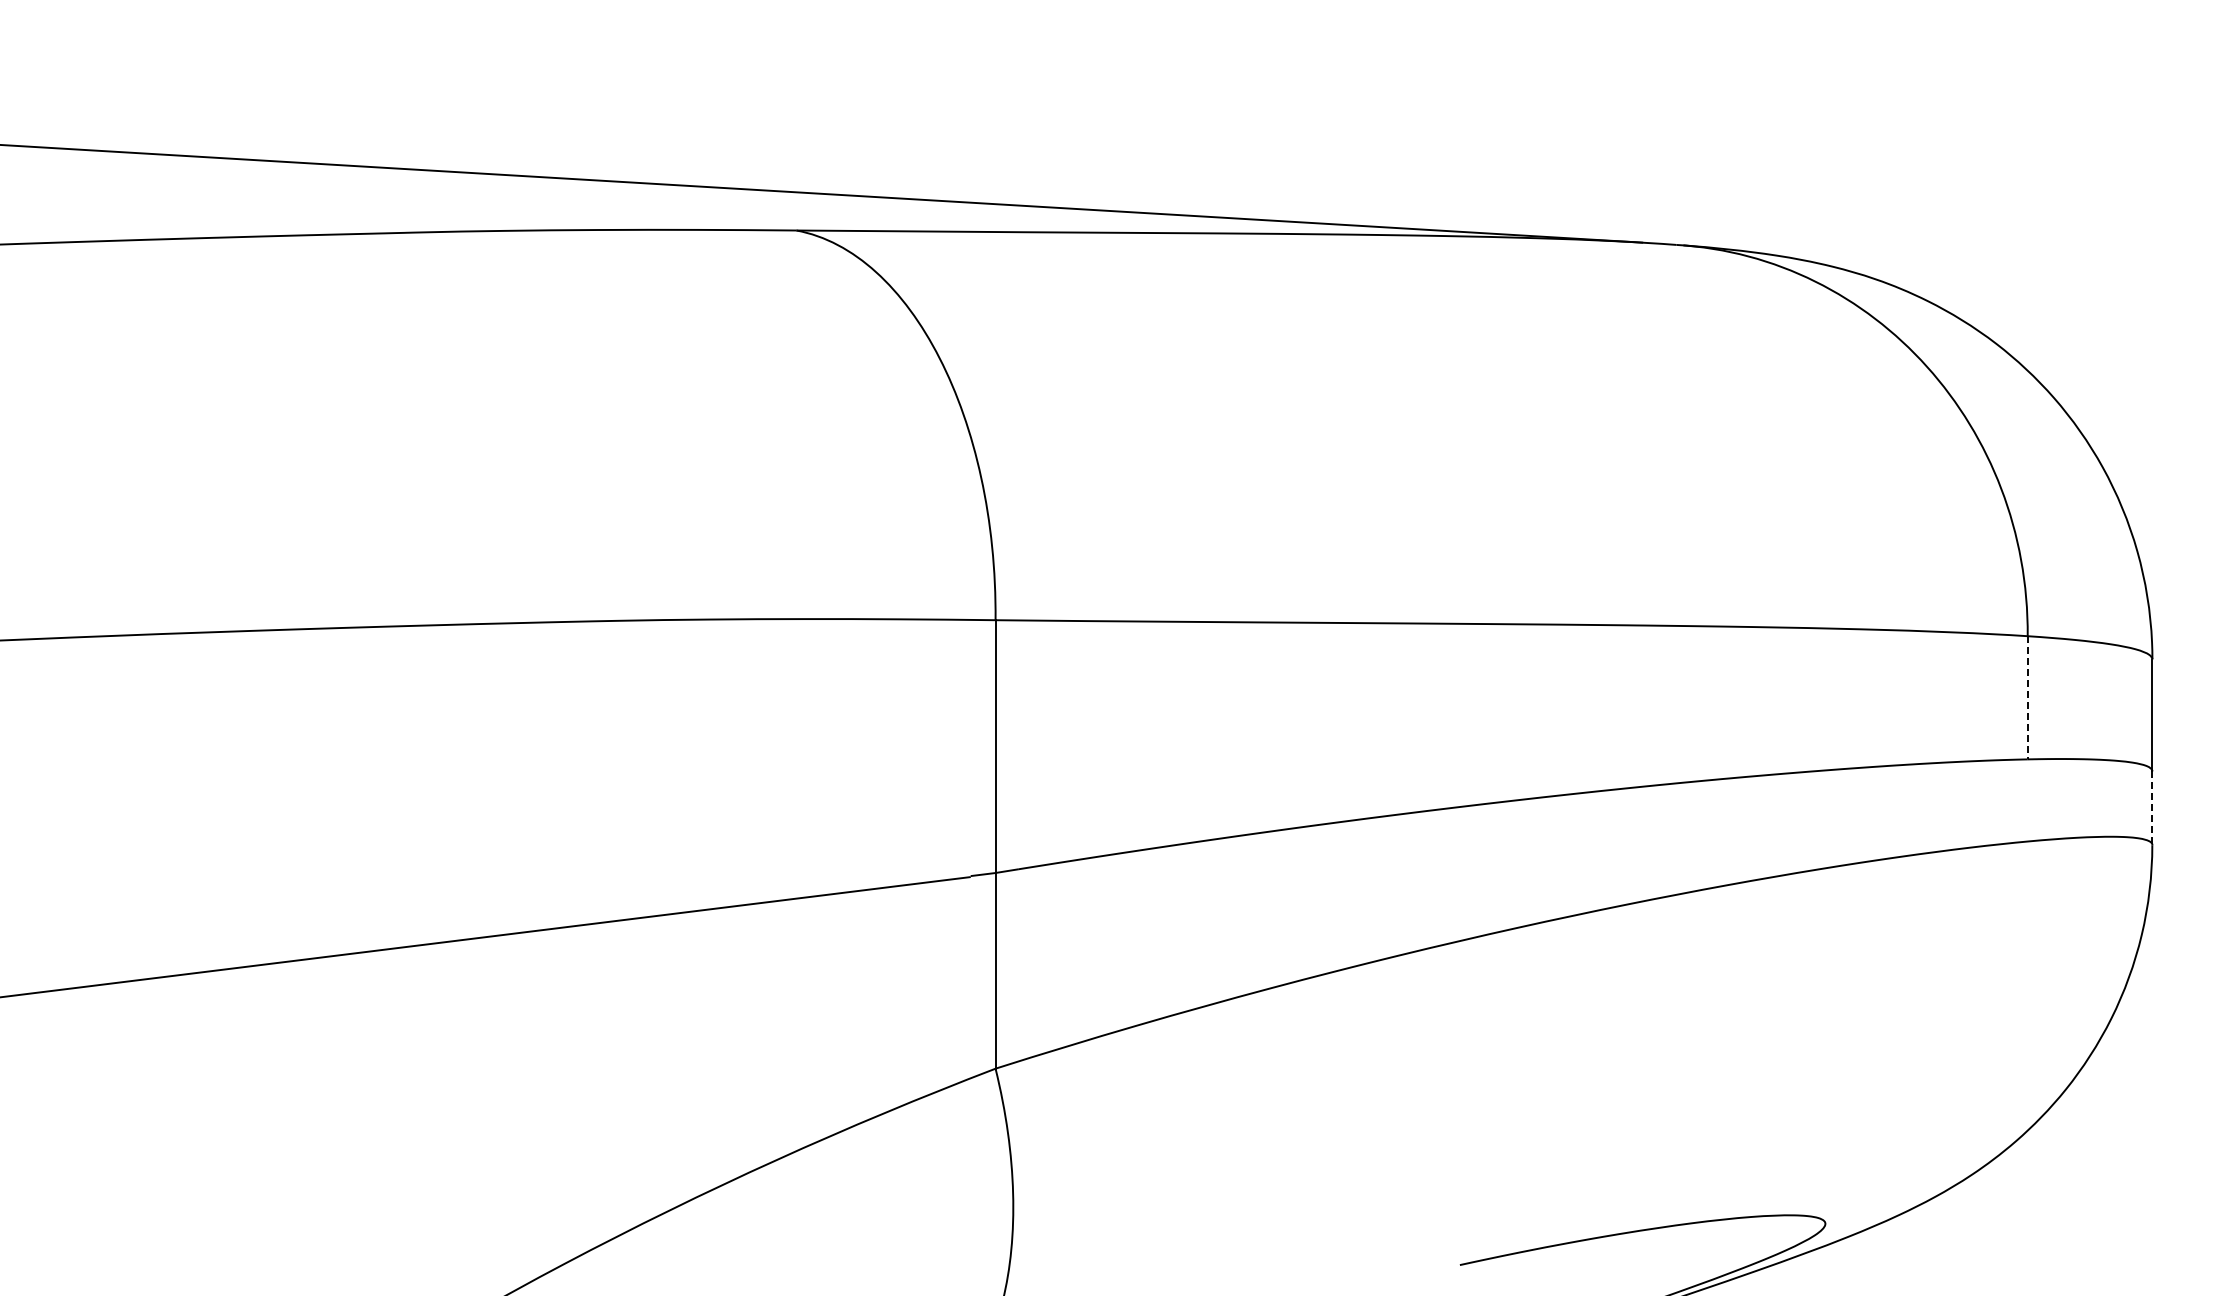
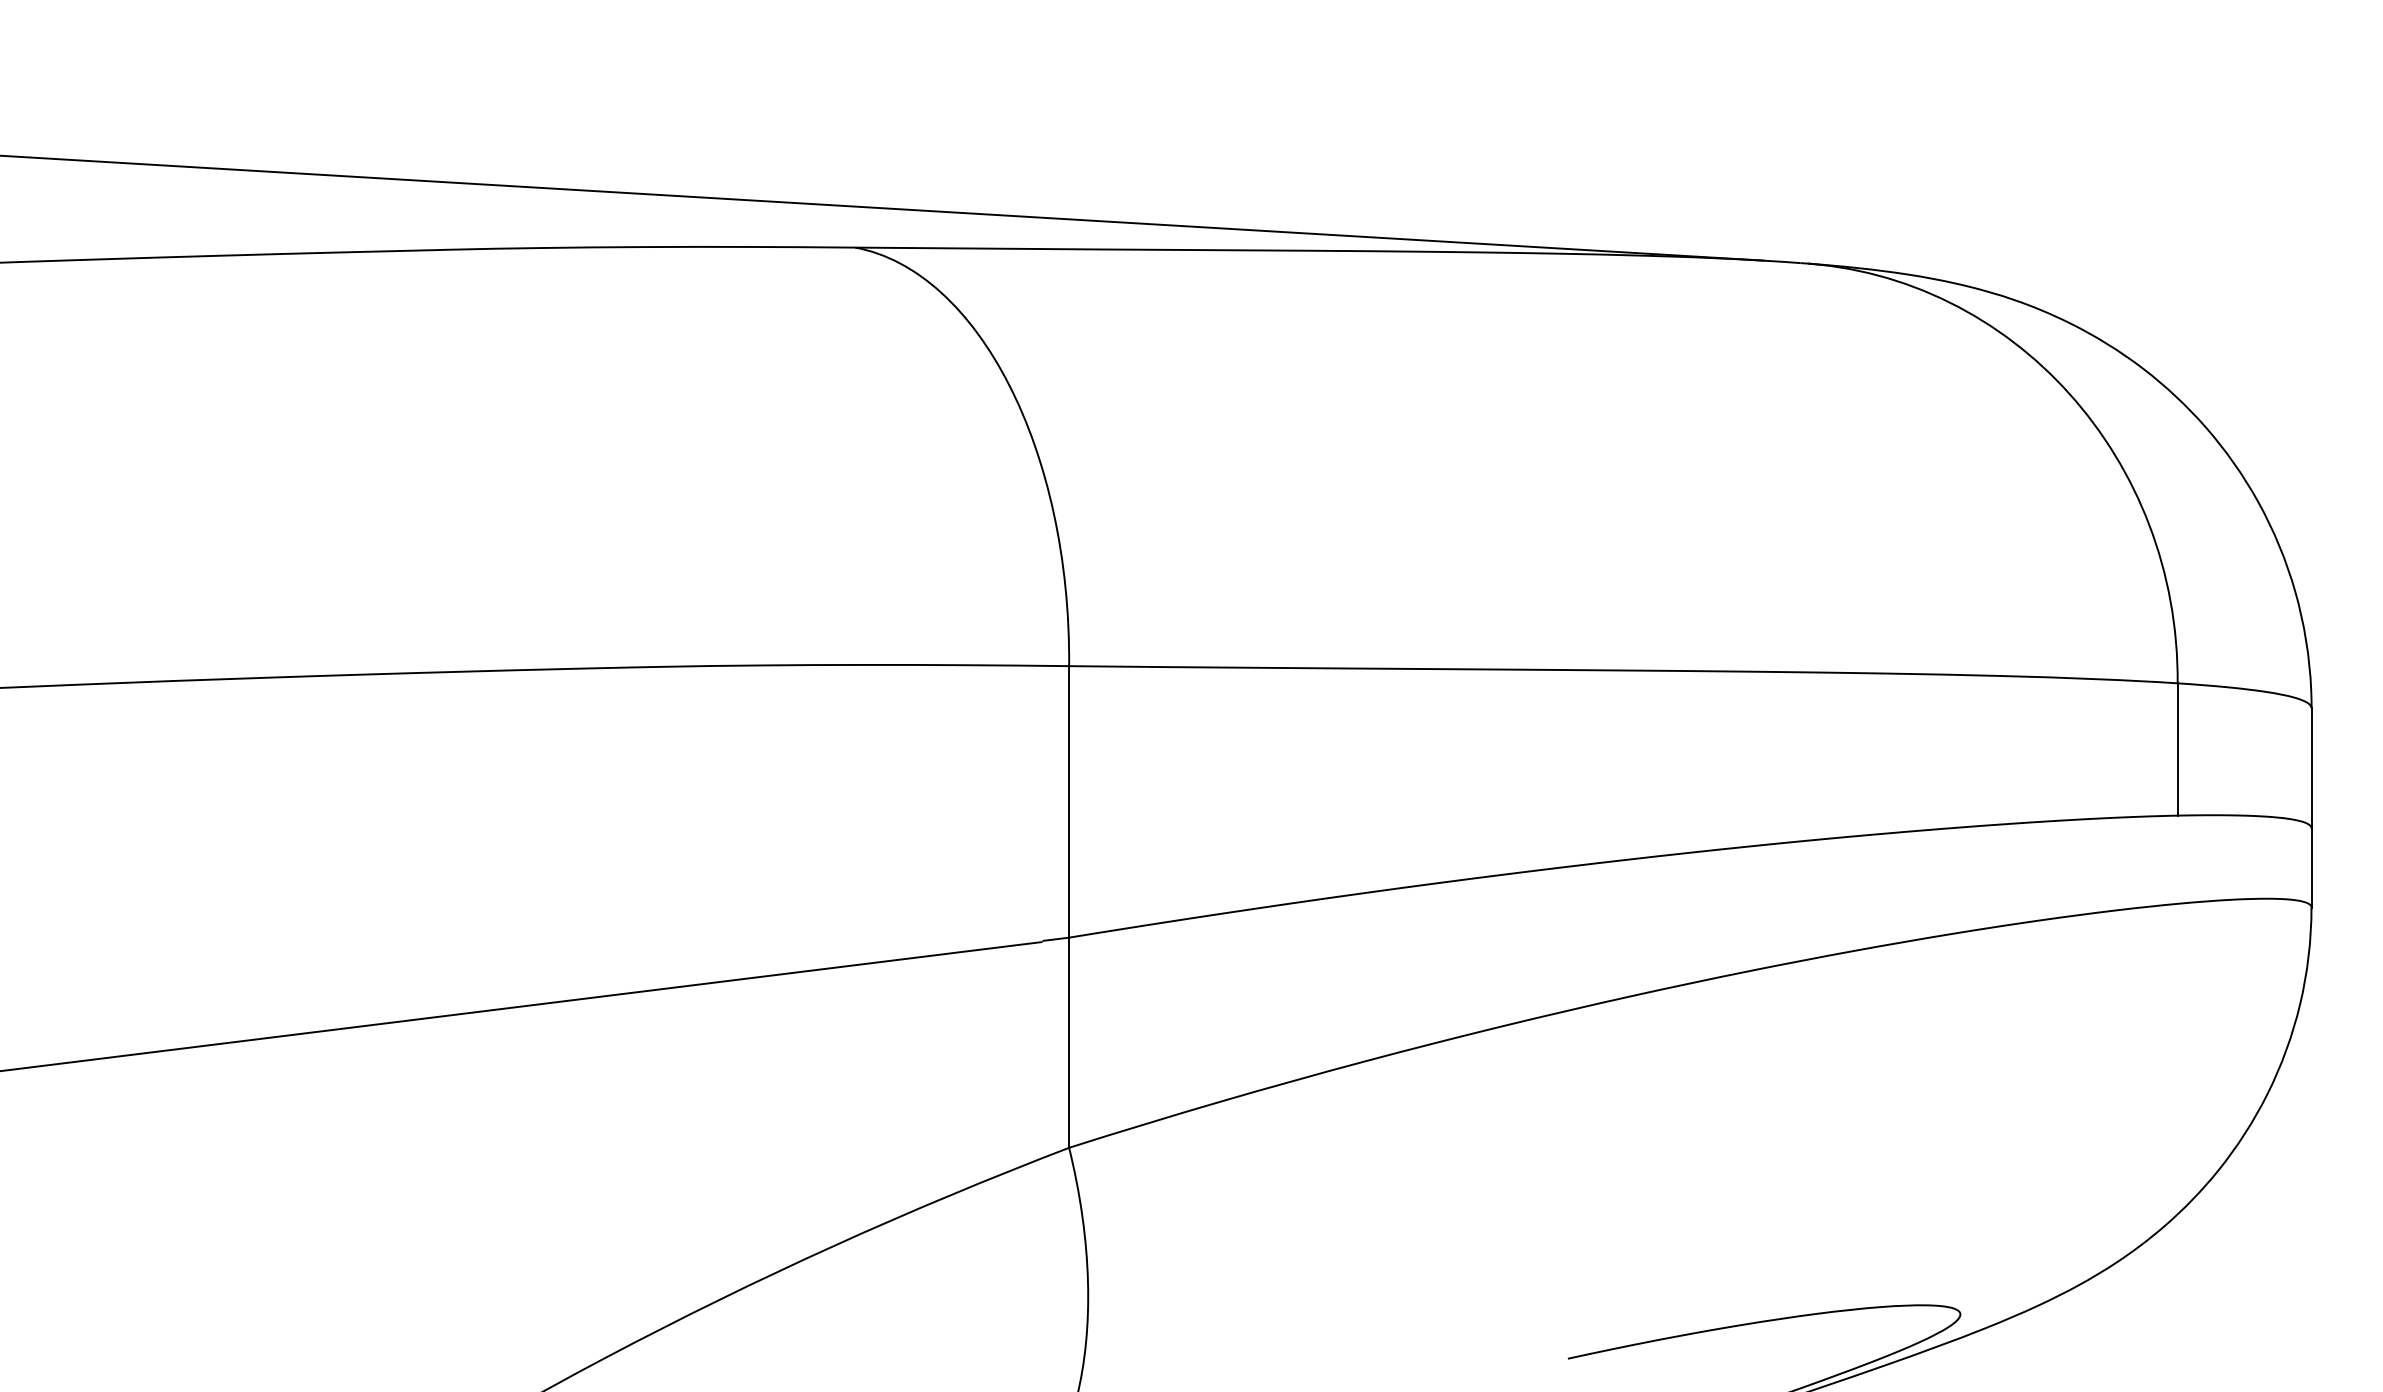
line: (2027, 697) -> (2177, 749), dashed -> solid
line: (2152, 808) -> (2311, 868), dashed -> solid

